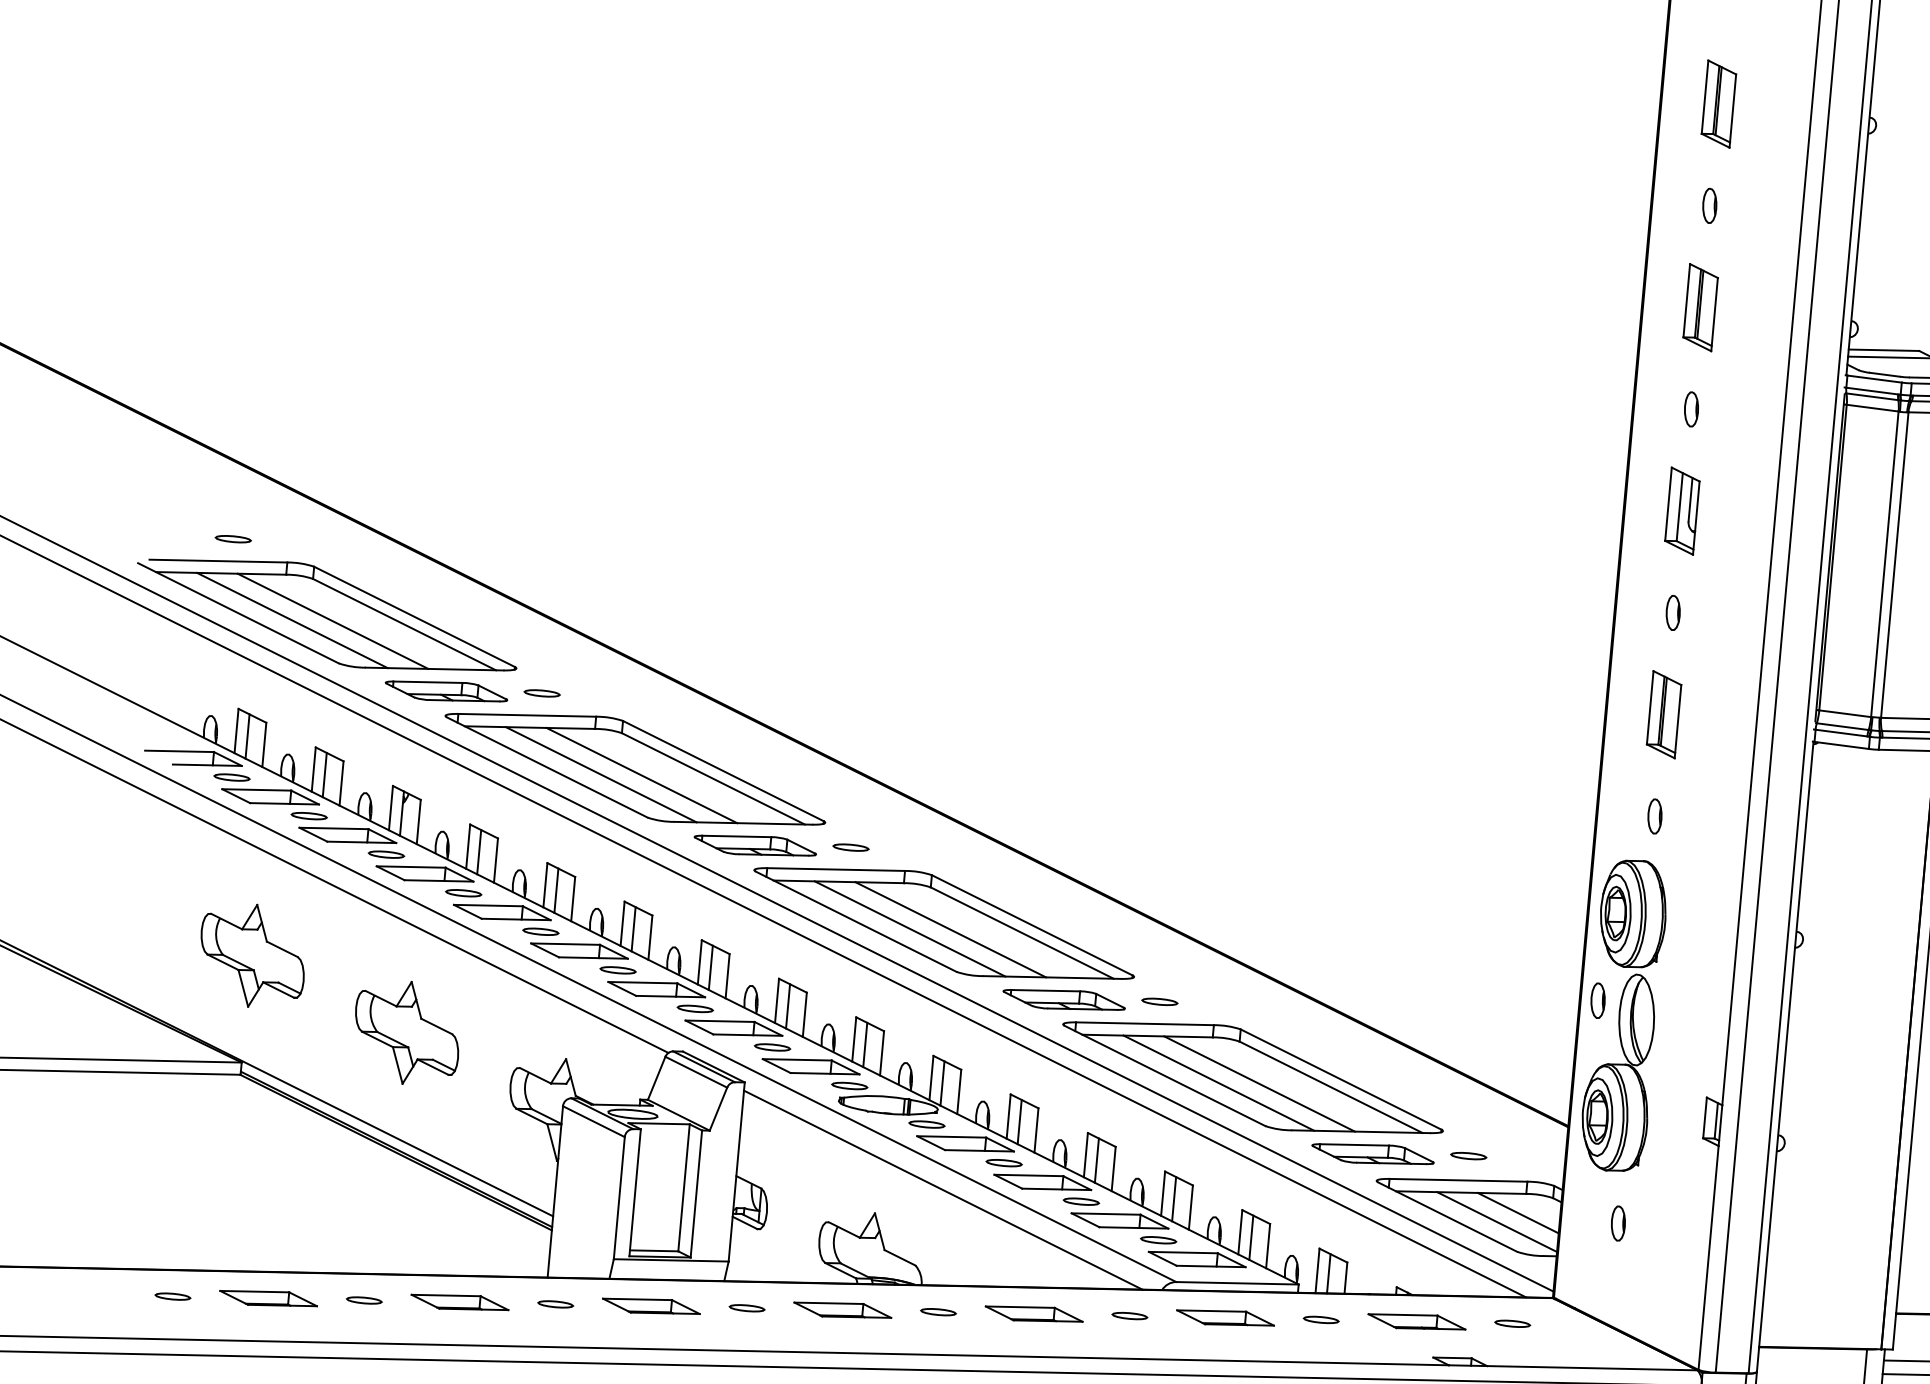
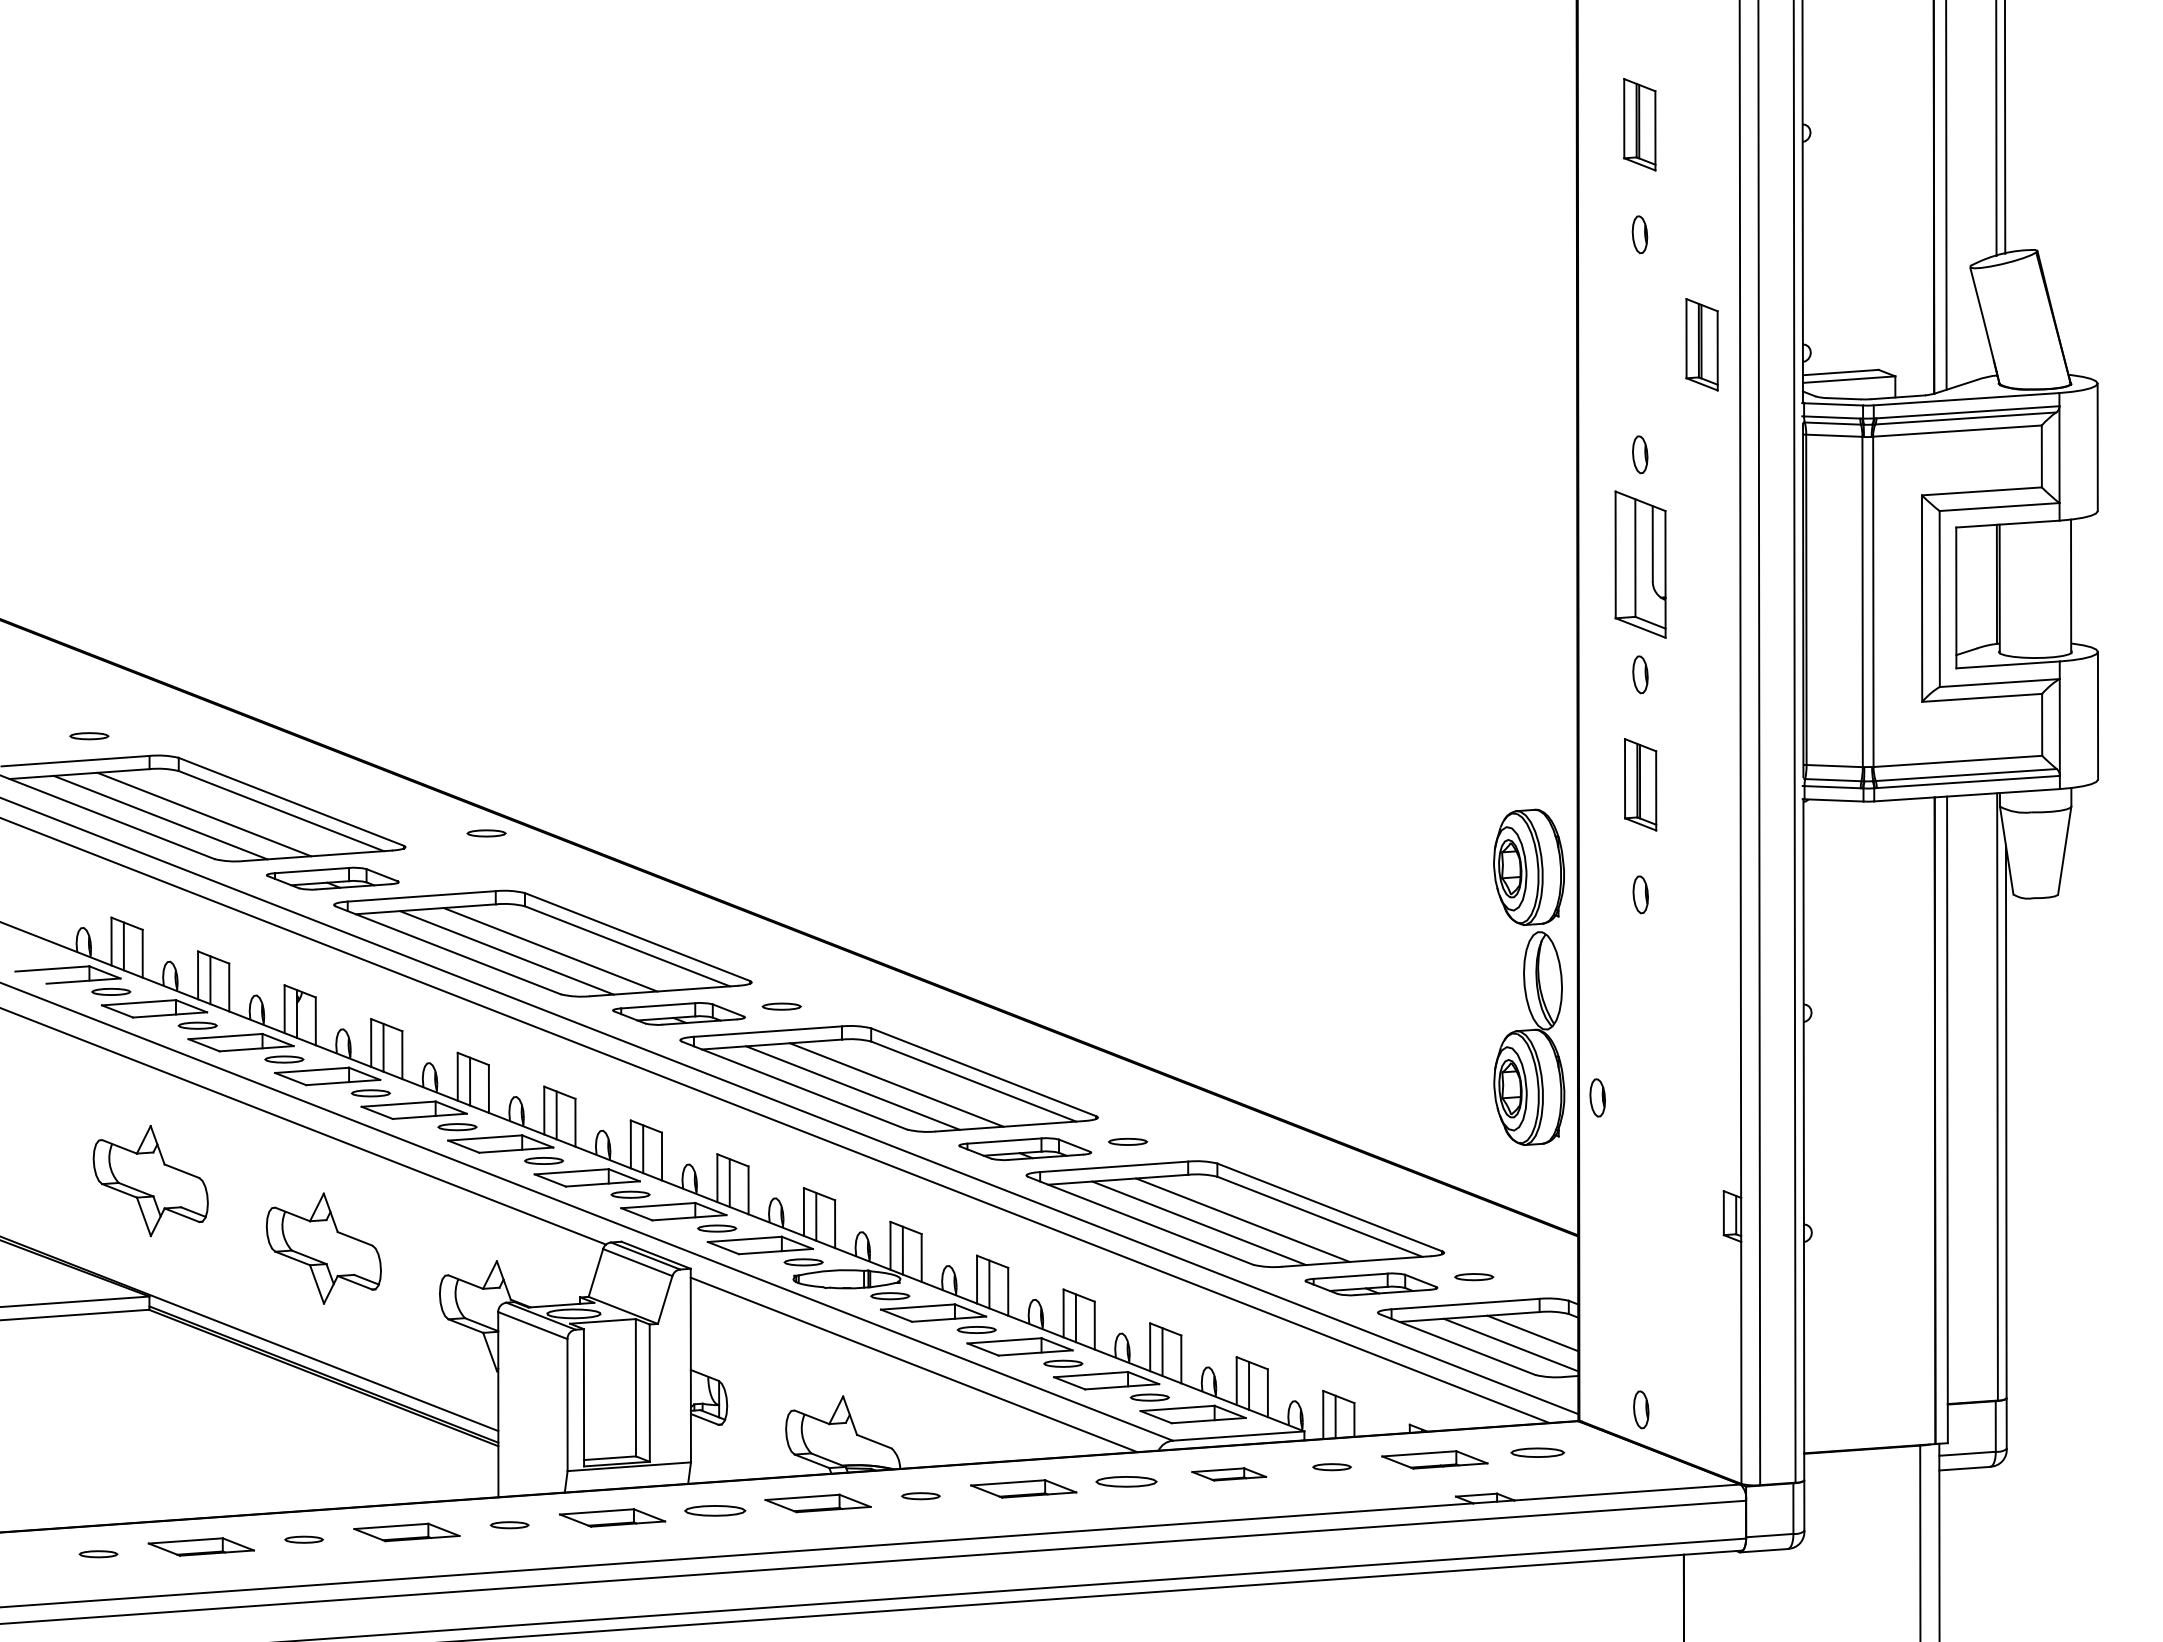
part: (1700, 307) -> (1701, 344), moved
part: (1681, 510) -> (1639, 564), size x1.6
part: (542, 693) -> (486, 833), moved
part: (1624, 1015) -> (1529, 977), moved
part: (1618, 1223) -> (1641, 1409), moved
part: (747, 1308) -> (715, 1510), size x1.6
part: (1129, 1315) -> (1126, 1481), size x1.6
part: (1224, 1317) -> (1228, 1474), size x0.7
part: (1512, 1323) -> (1537, 1452), size x1.4

